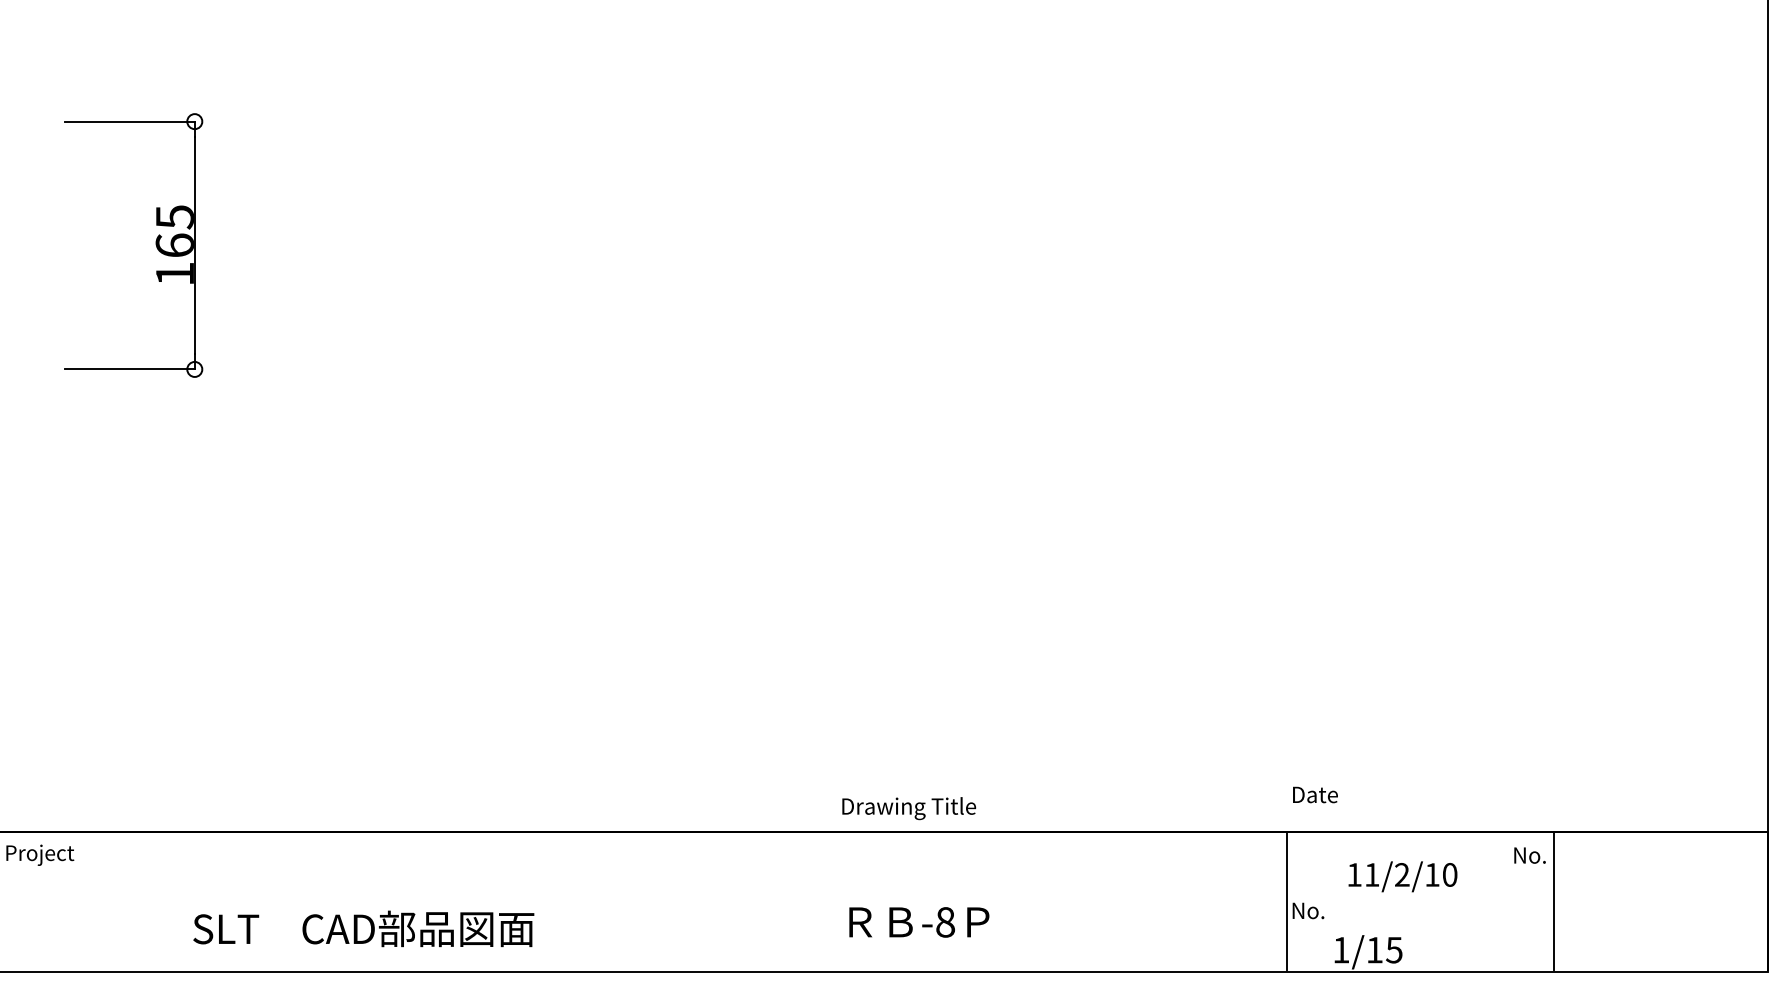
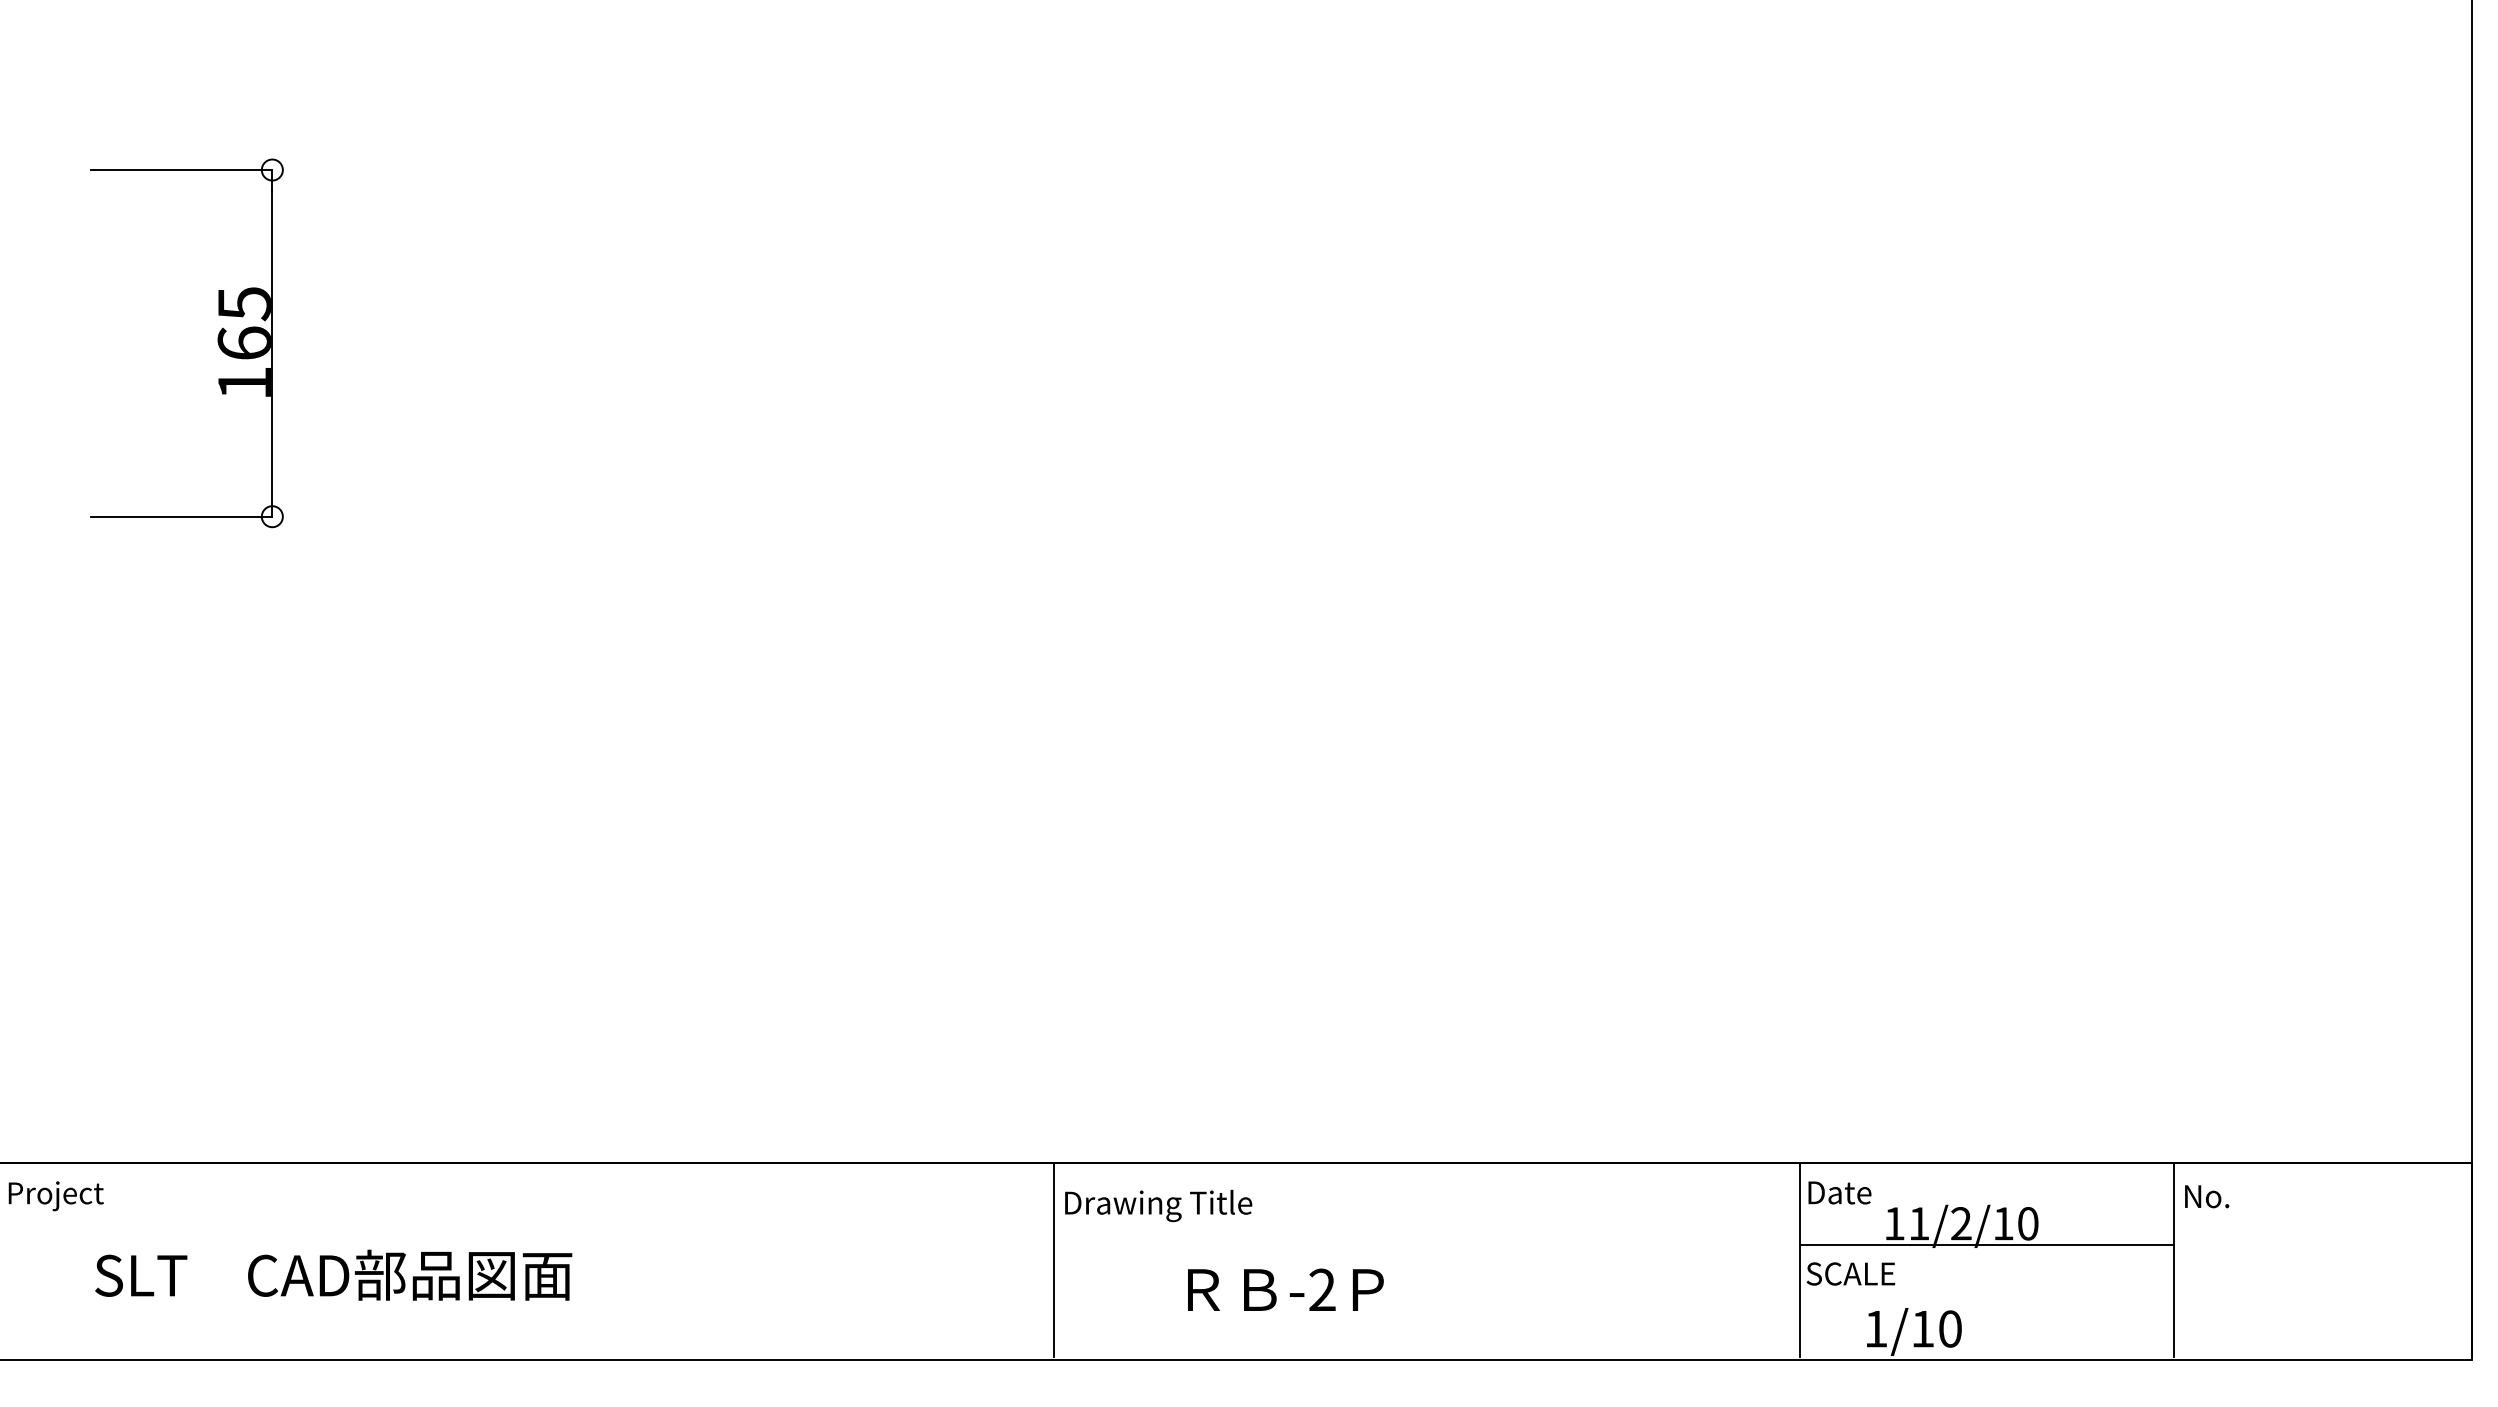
text: (1315, 794) -> (1839, 1192), moved
text: (909, 808) -> (1158, 1205), moved
text: (1530, 855) -> (2207, 1196), moved
line: (1420, 890) -> (1986, 1245), added
line: (753, 900) -> (1053, 1259), added
text: (1323, 910) -> (1850, 1273), No. -> SCALE
text: (945, 921) -> (1322, 1289), -8 -> -2
text: (363, 928) -> (333, 1274), moved
text: (1393, 949) -> (1949, 1328), 1/15 -> 1/10

